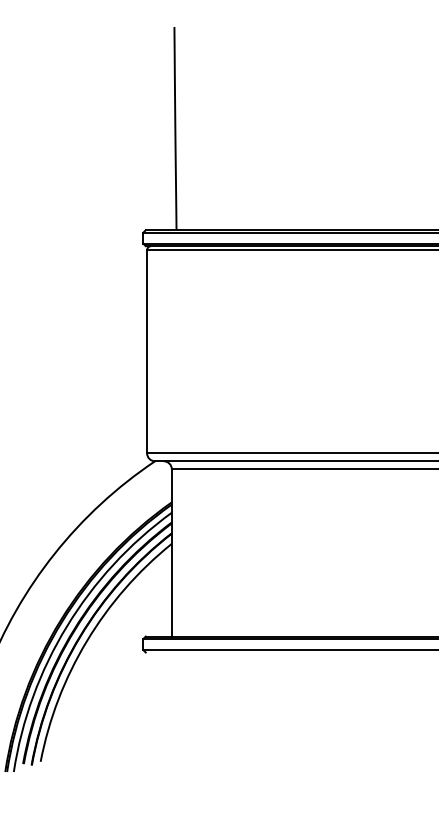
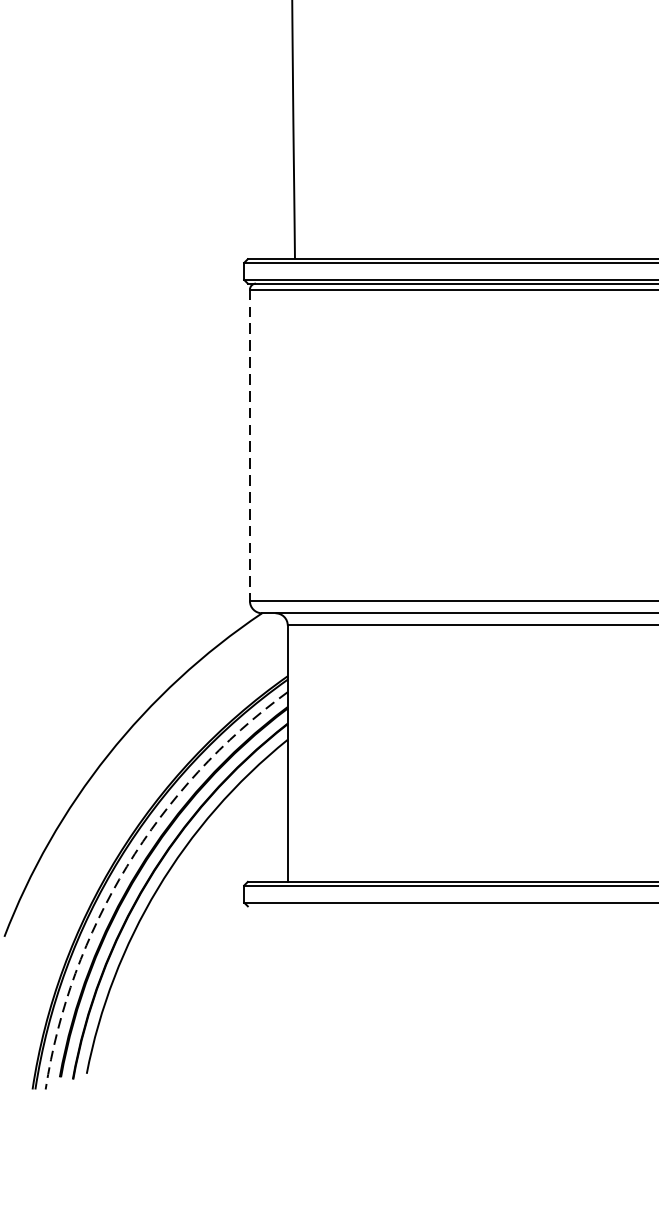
line: (147, 351) -> (250, 445), solid -> dashed
arc: (66, 626) -> (126, 866), solid -> dashed

